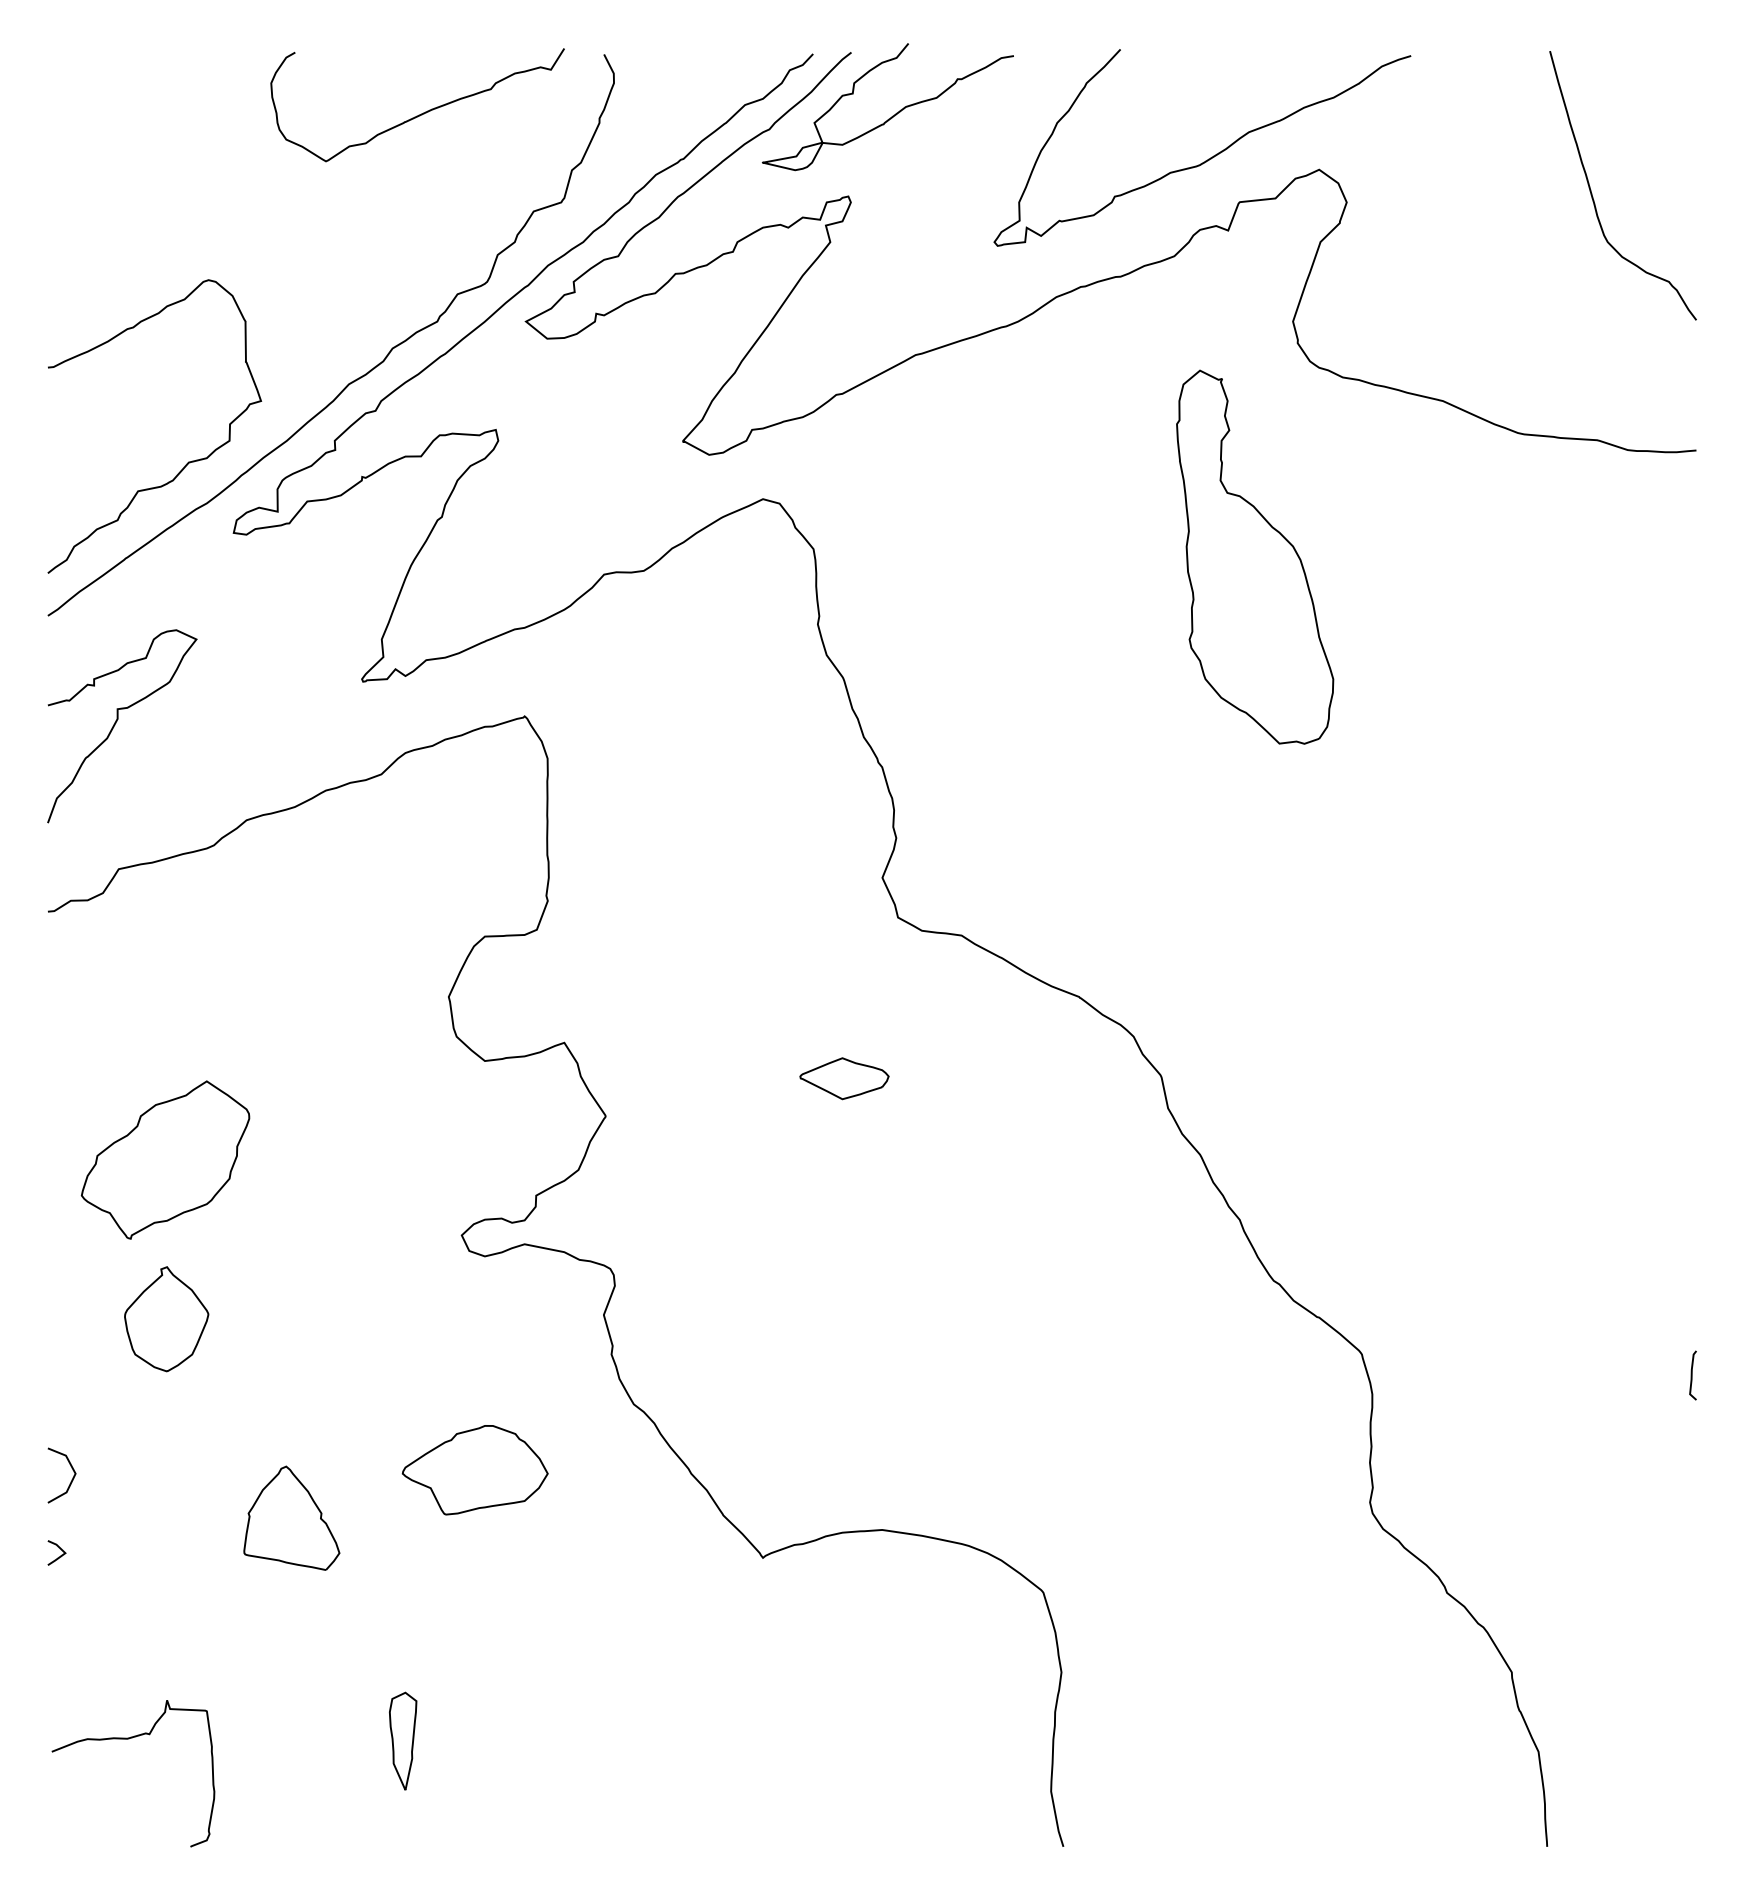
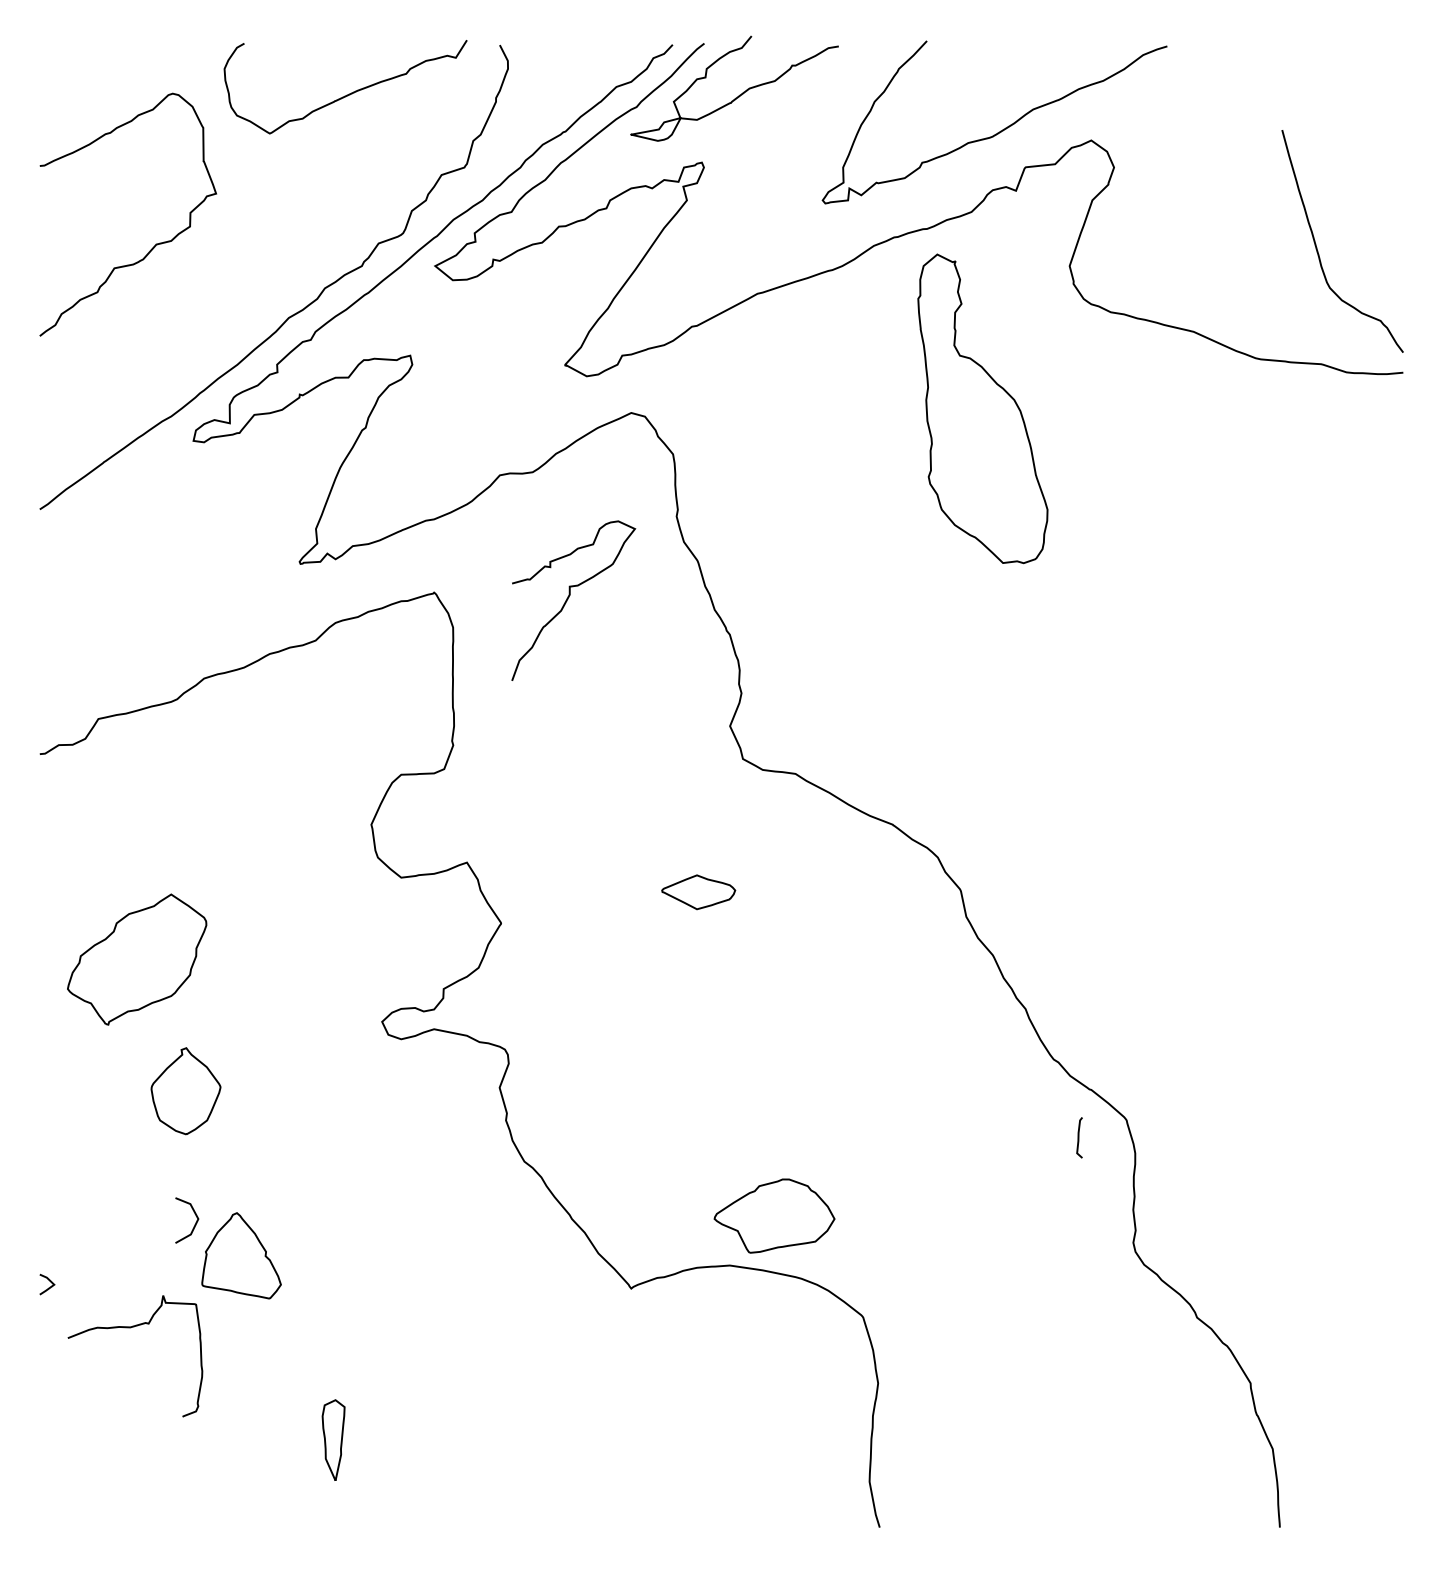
curve: (1592, 193) -> (1317, 247), moved
curve: (188, 461) -> (156, 243), moved
part: (1255, 556) -> (983, 408), moved
curve: (116, 723) -> (568, 598), moved
part: (166, 1319) -> (185, 1091), moved
curve: (1692, 1375) -> (1079, 1137), moved
part: (474, 1470) -> (773, 1216), moved
line: (71, 1479) -> (194, 1223), moved
curve: (129, 1739) -> (132, 1328), moved

